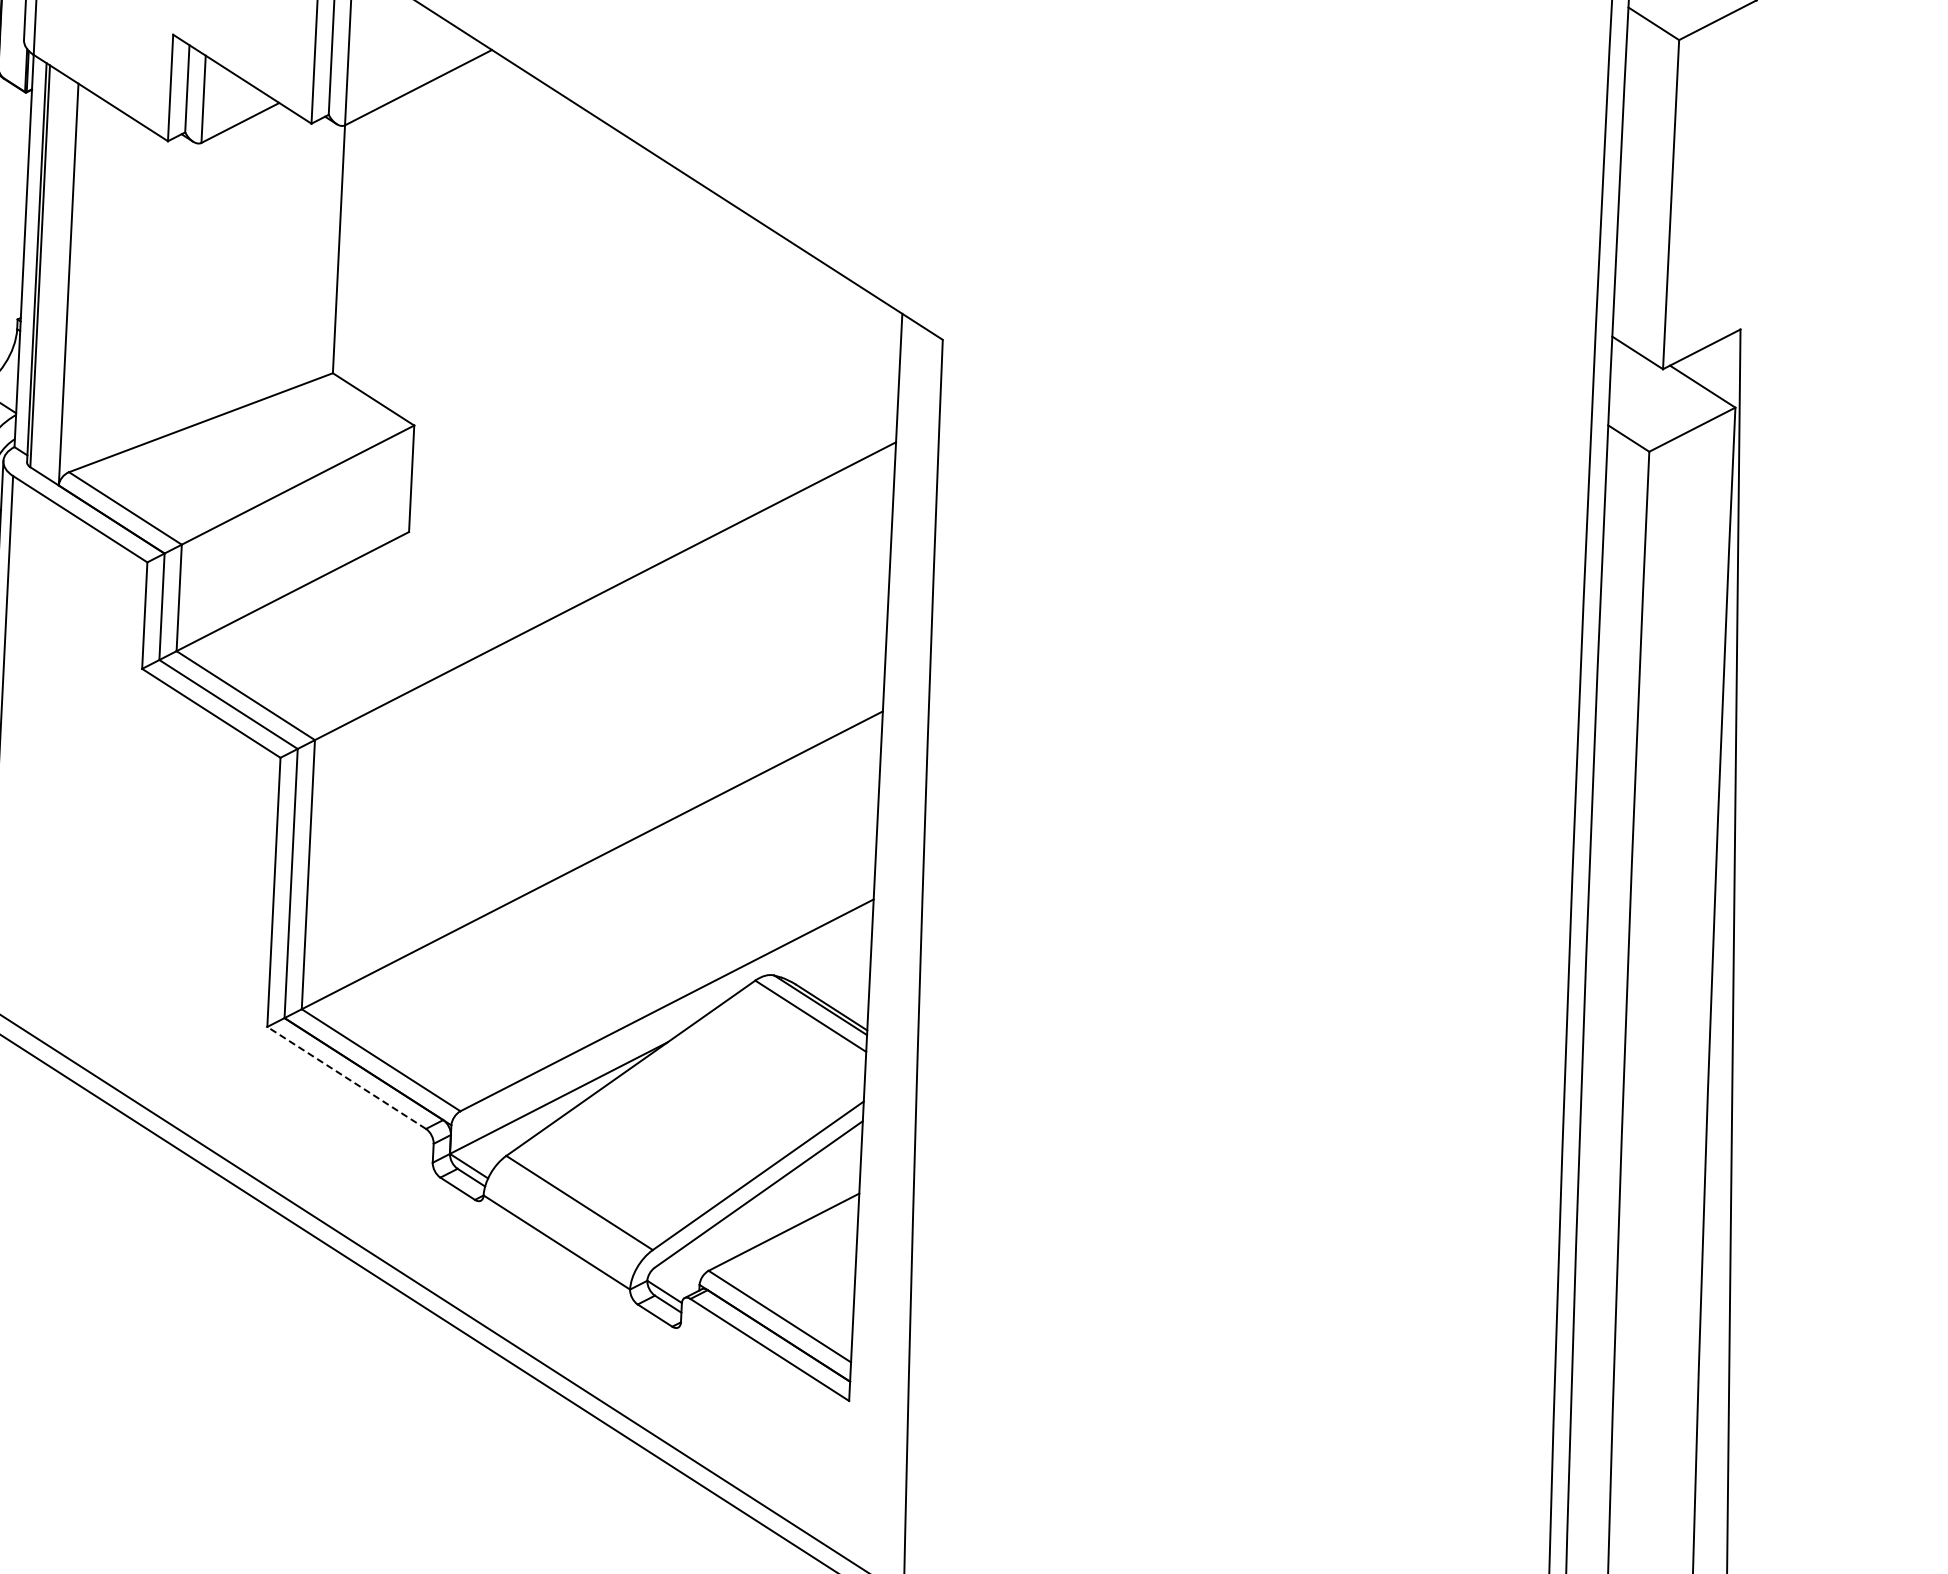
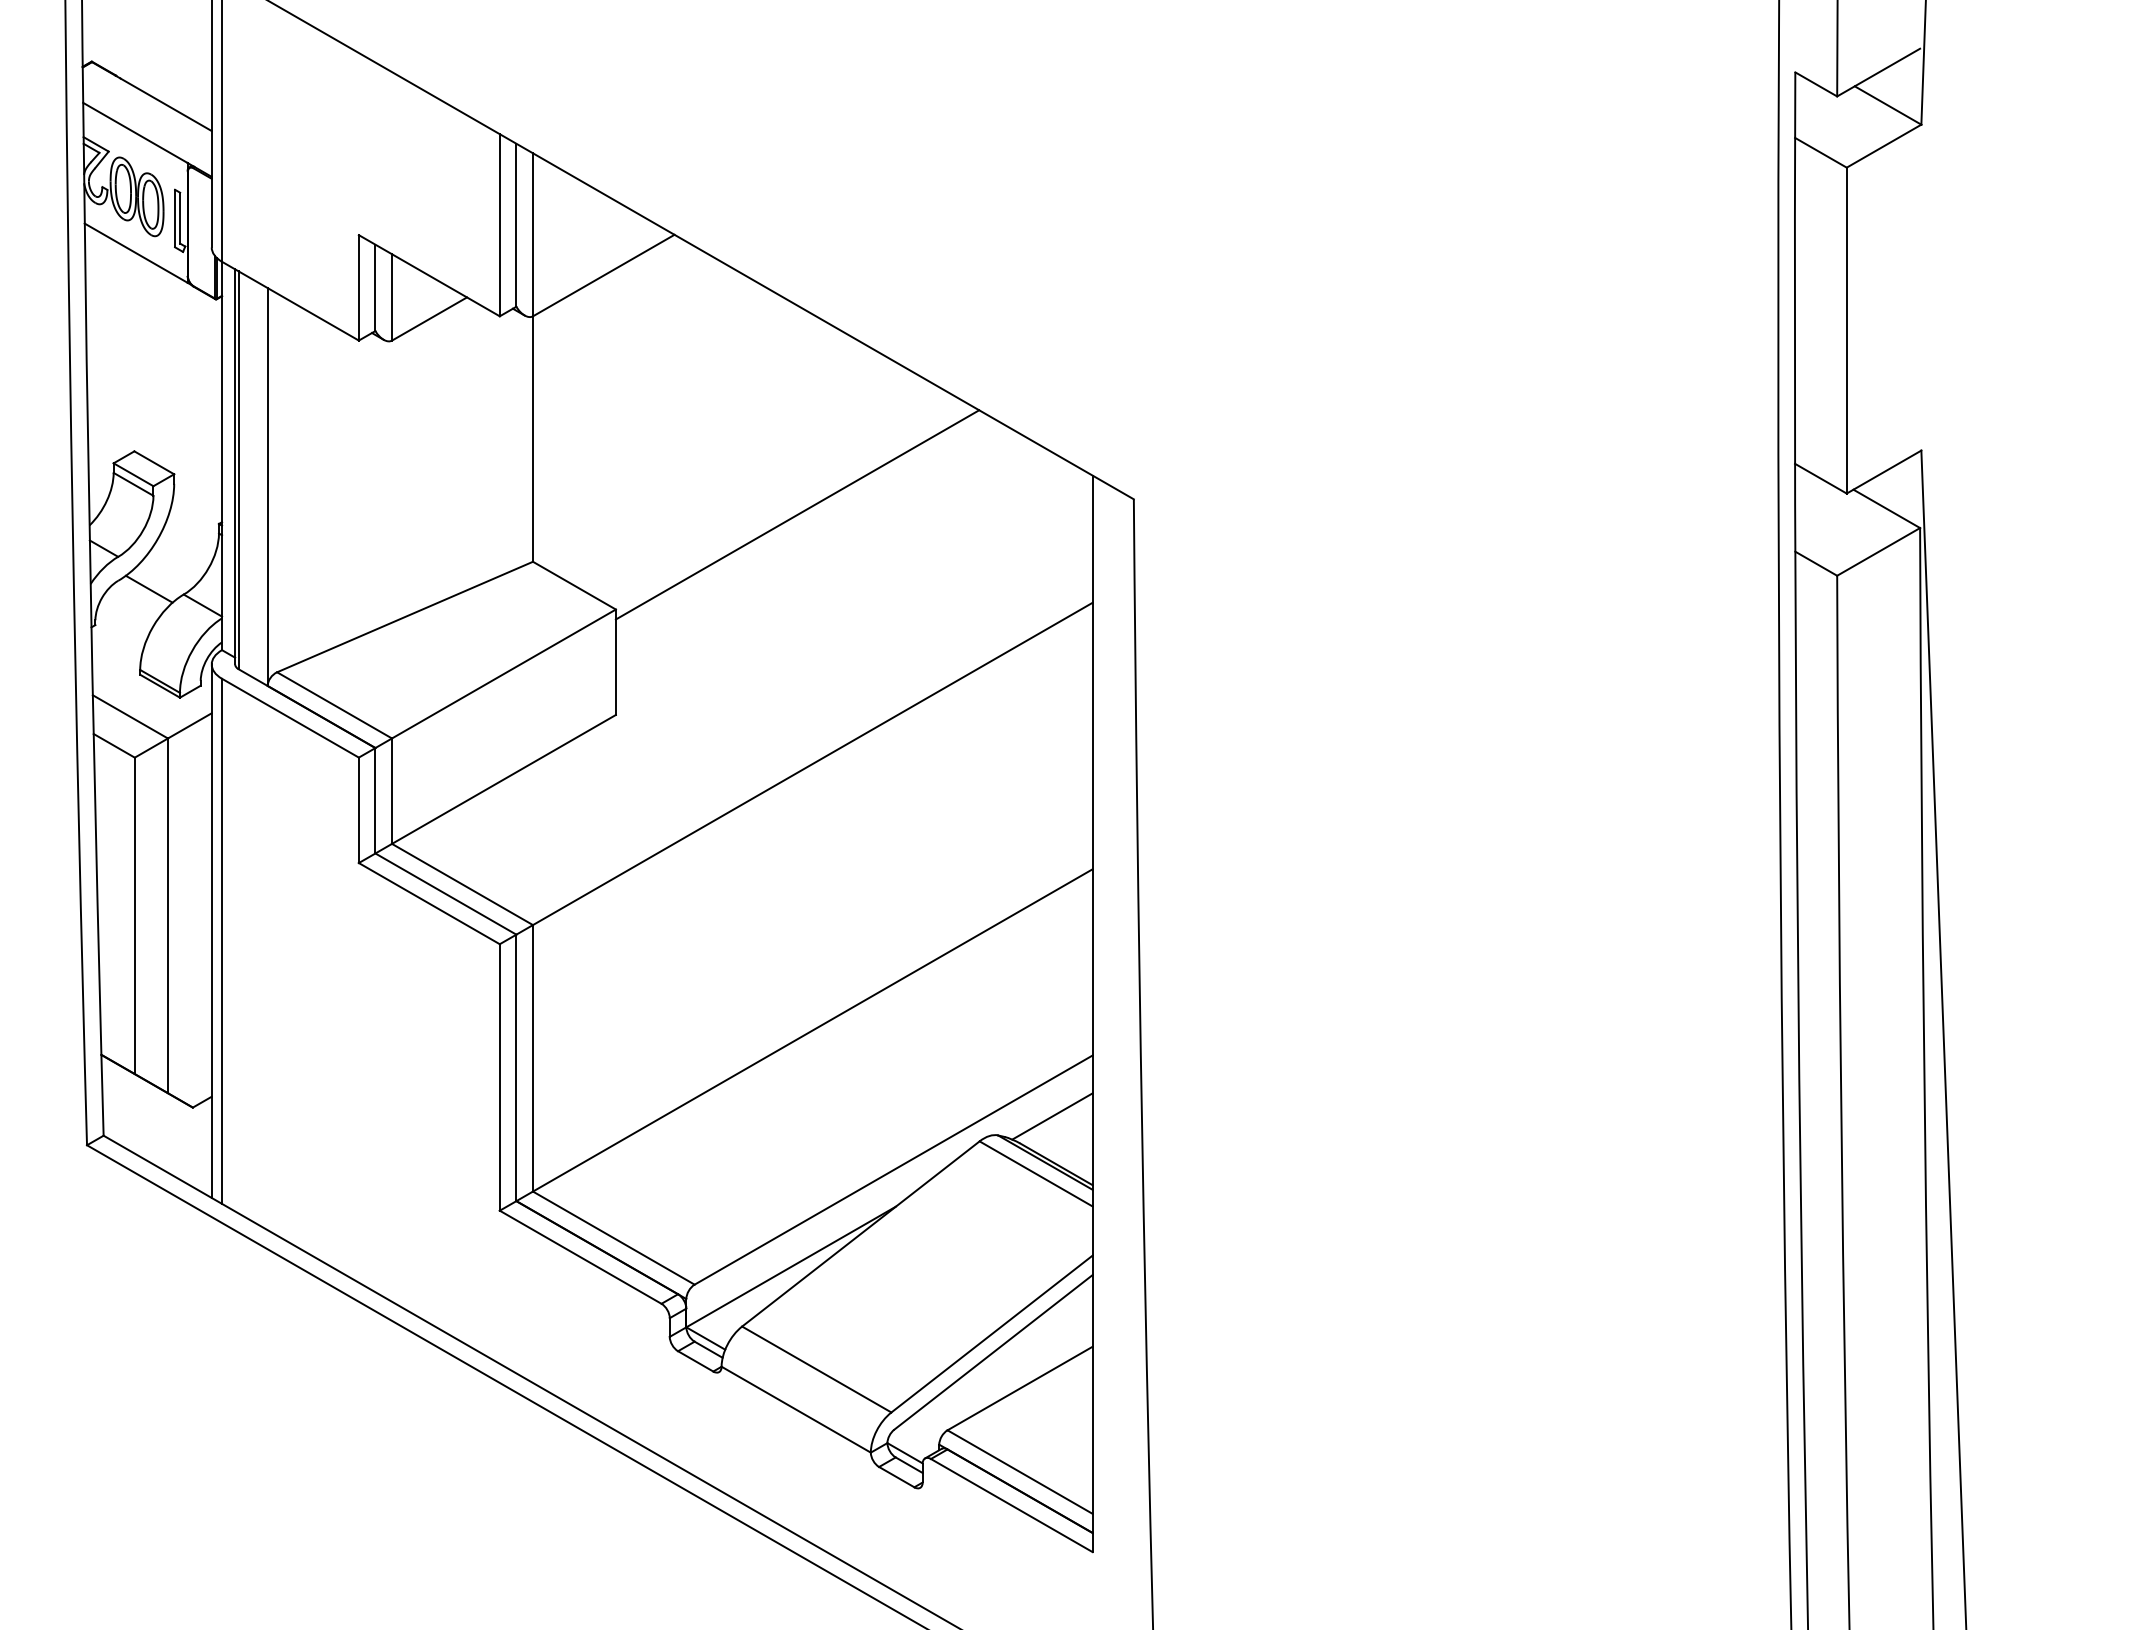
line: (602, 338) -> (797, 514), added
line: (830, 959) -> (1052, 1116), added
line: (346, 1078) -> (580, 1257), dashed -> solid

